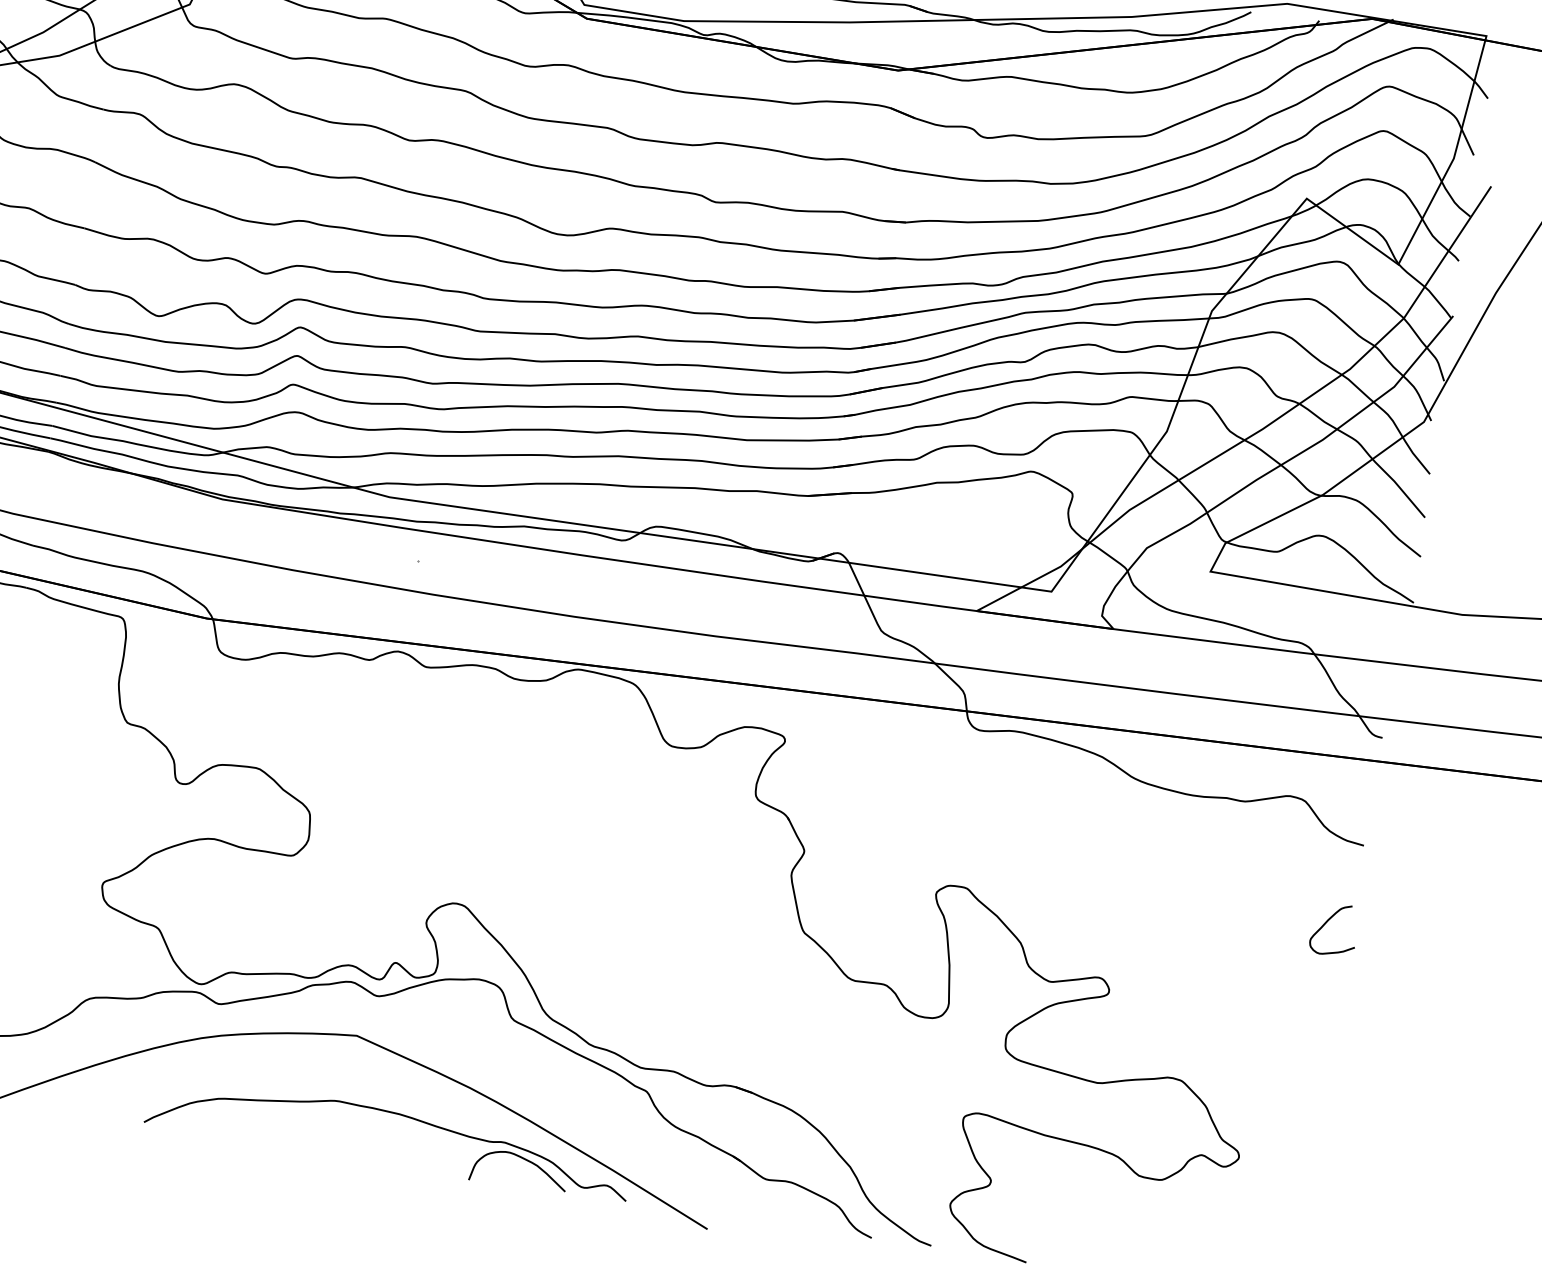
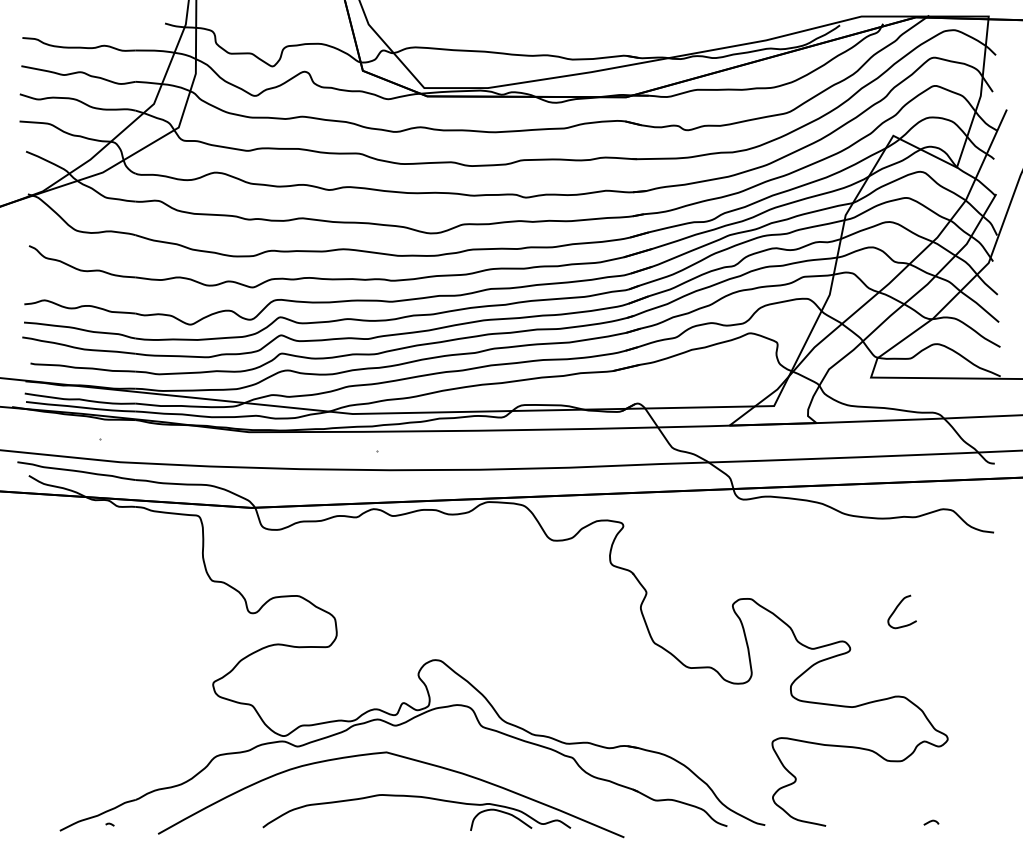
curve: (1327, 923) -> (897, 608), moved

